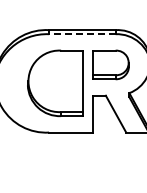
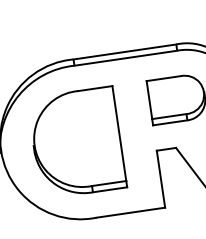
line: (81, 34) -> (124, 58), dashed -> solid
part: (55, 83) -> (76, 143), moved

